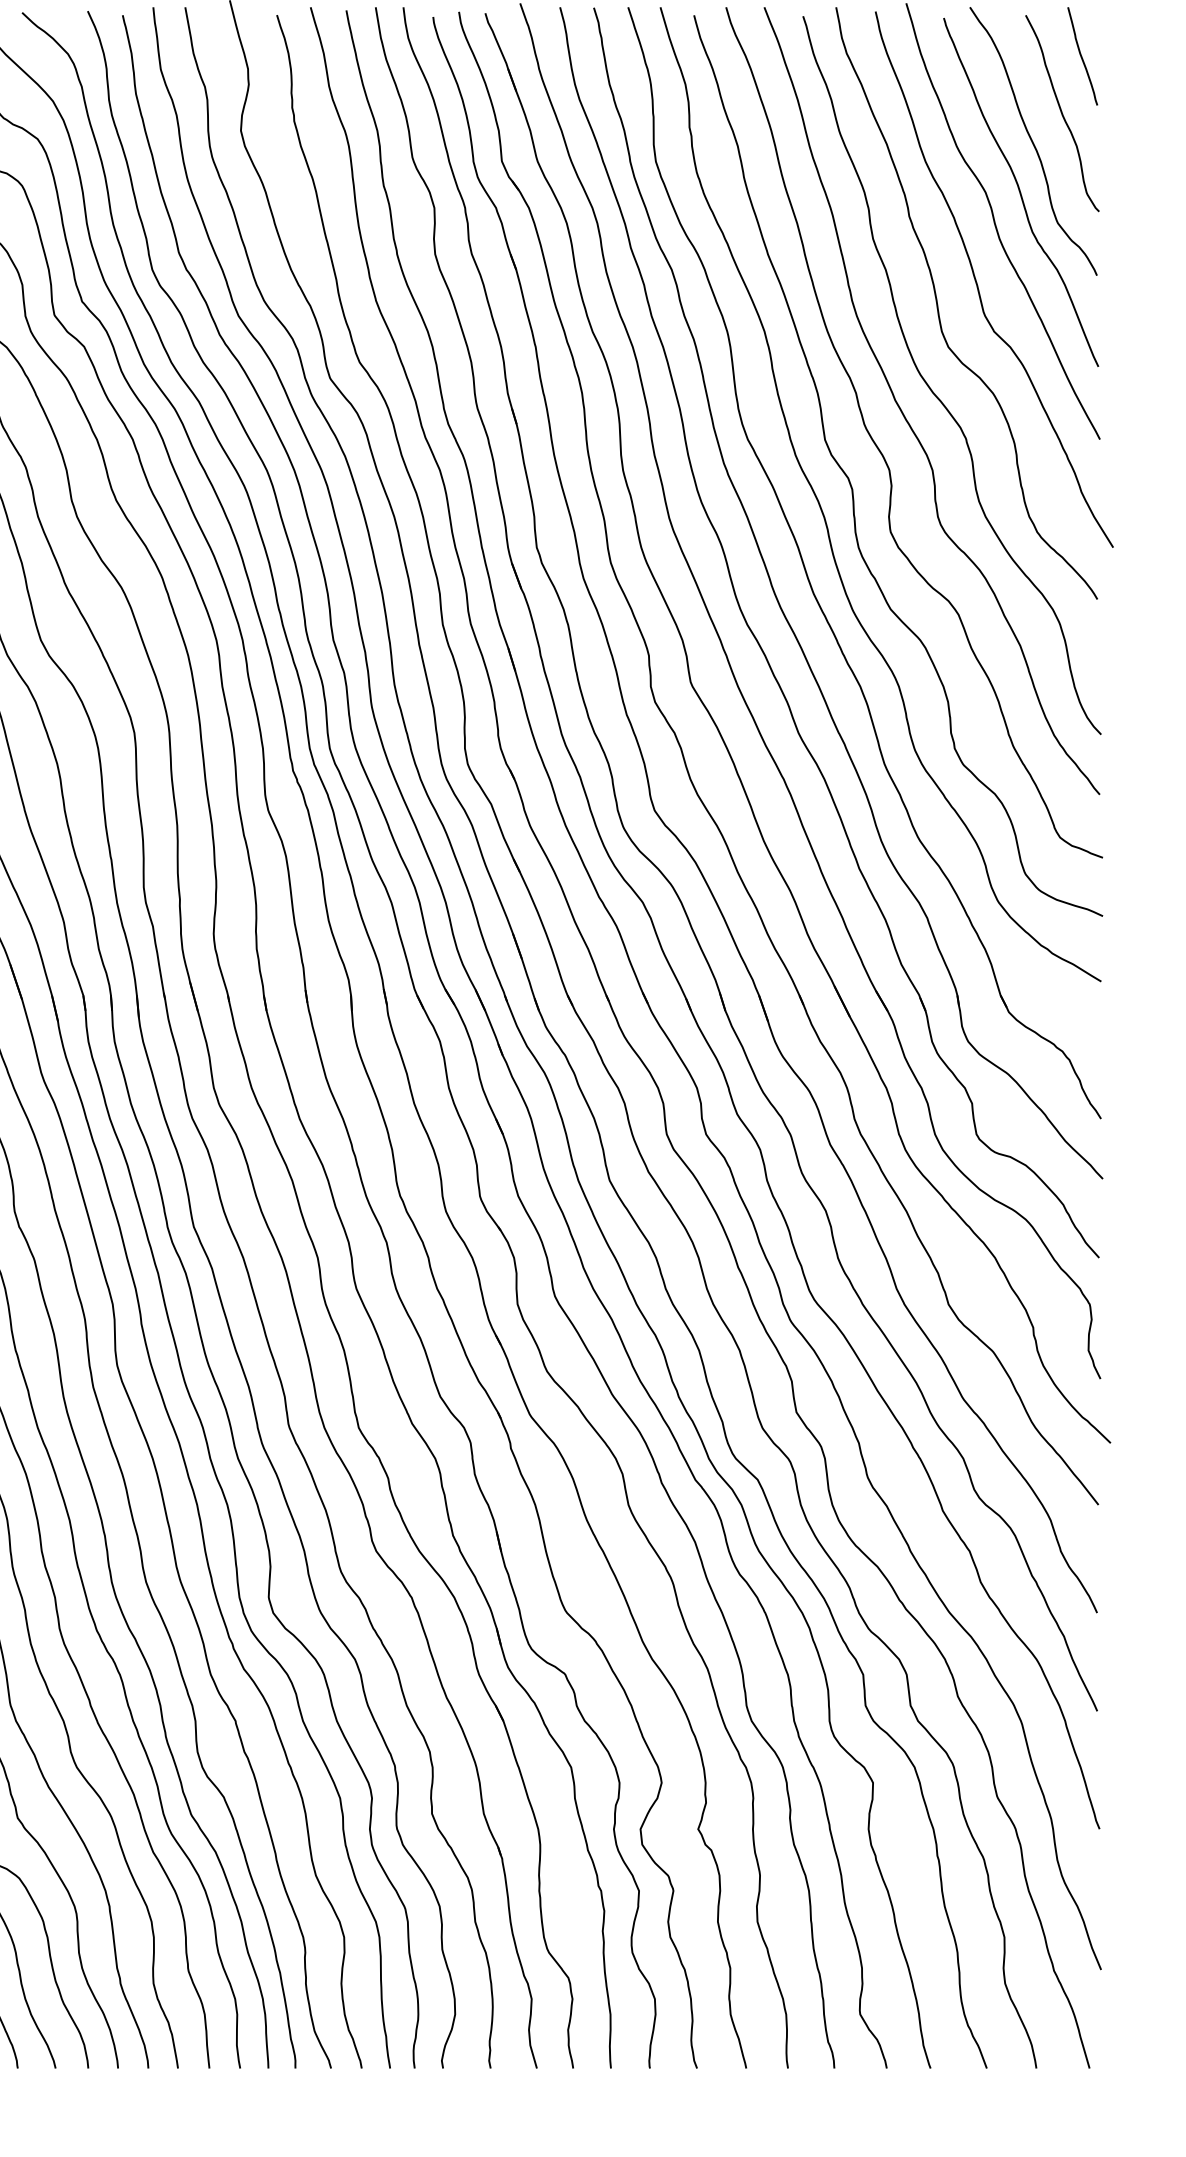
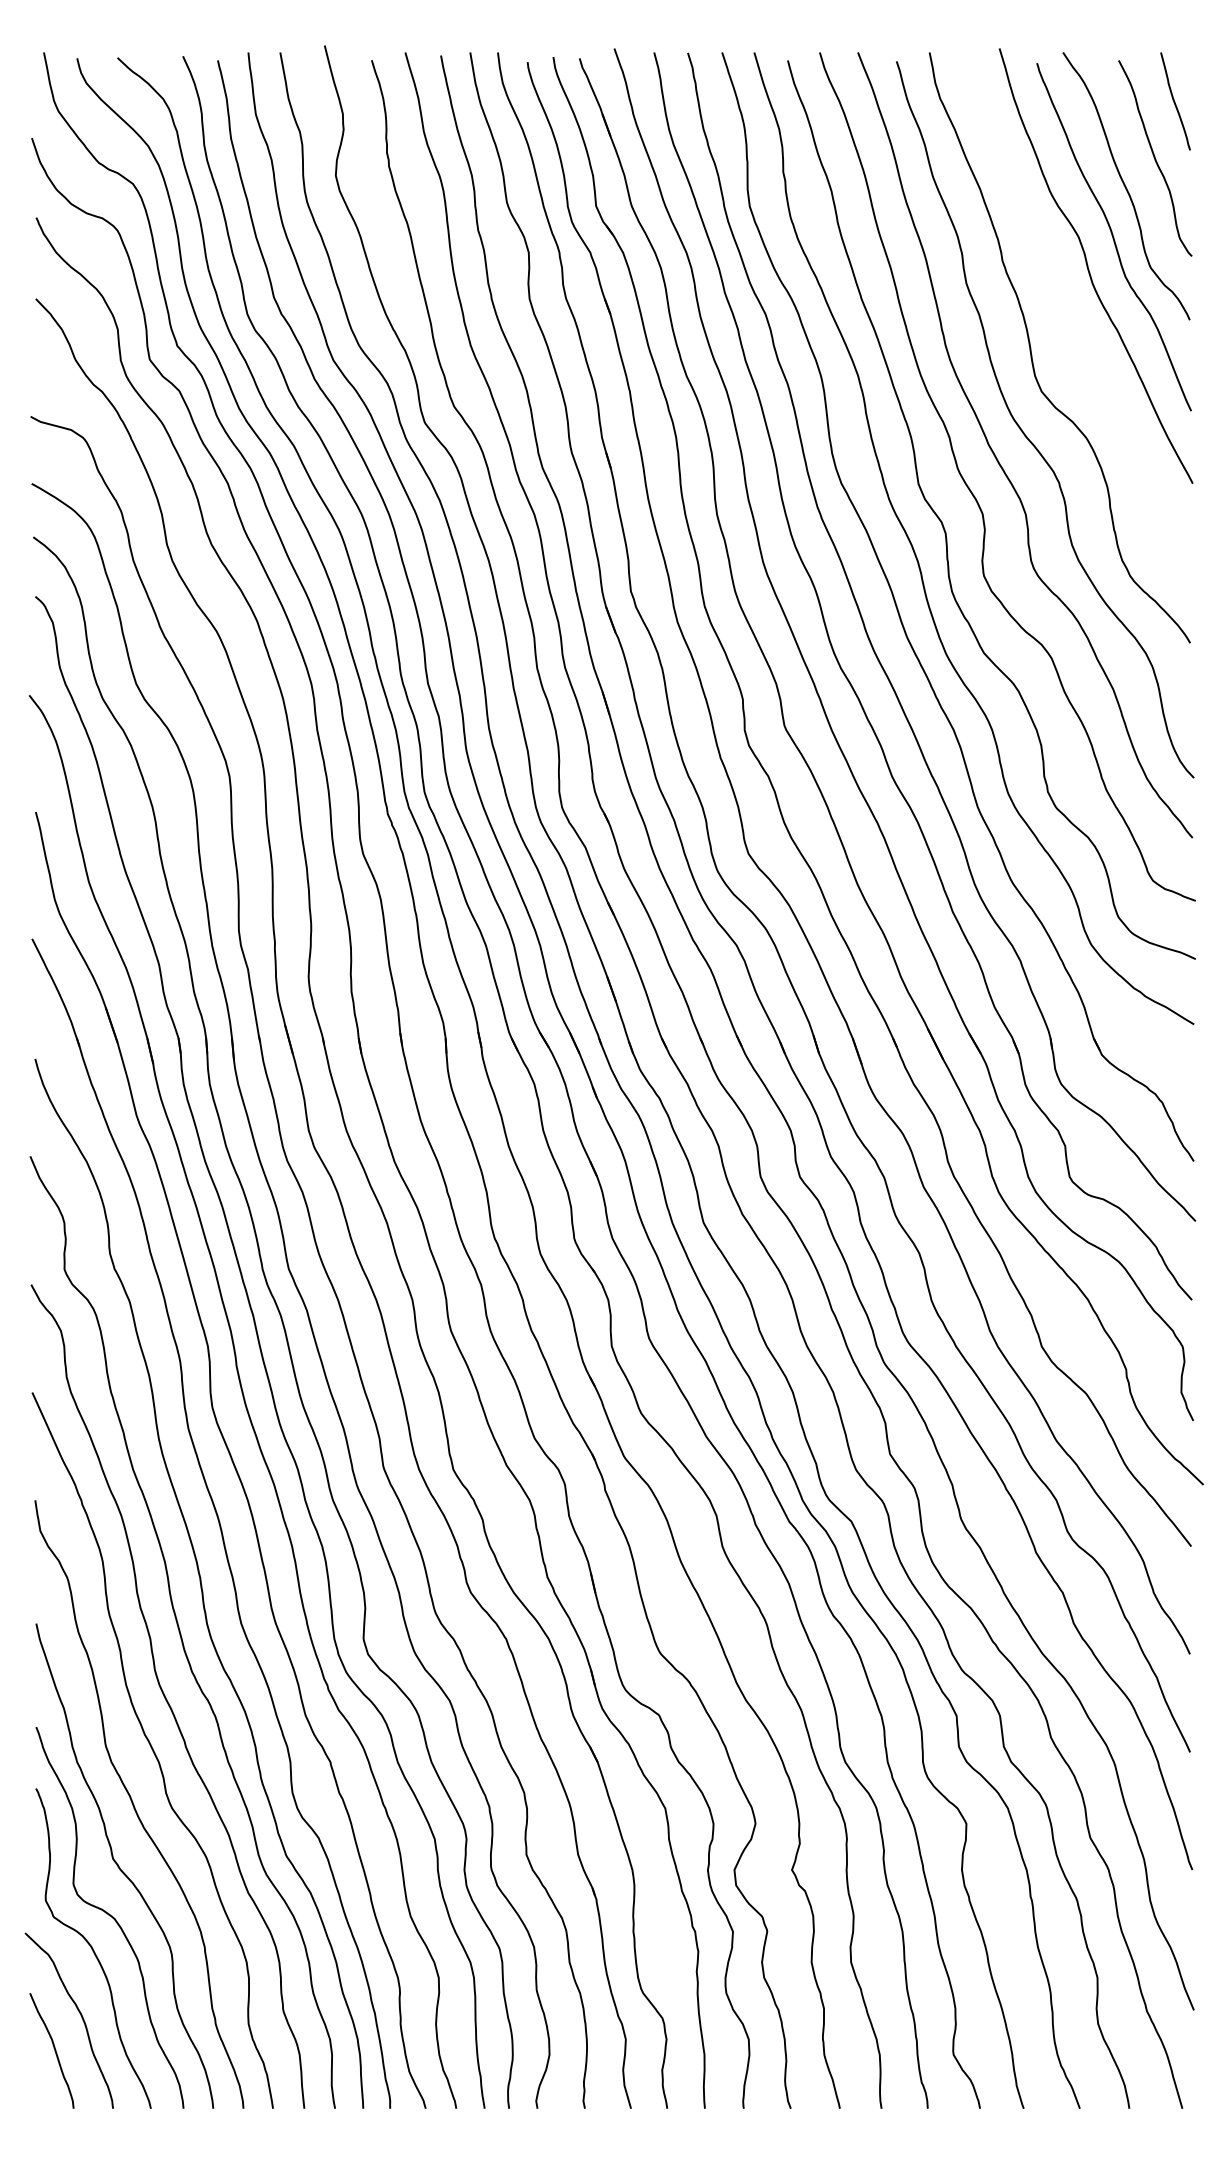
curve: (978, 285) -> (1071, 329), removed

